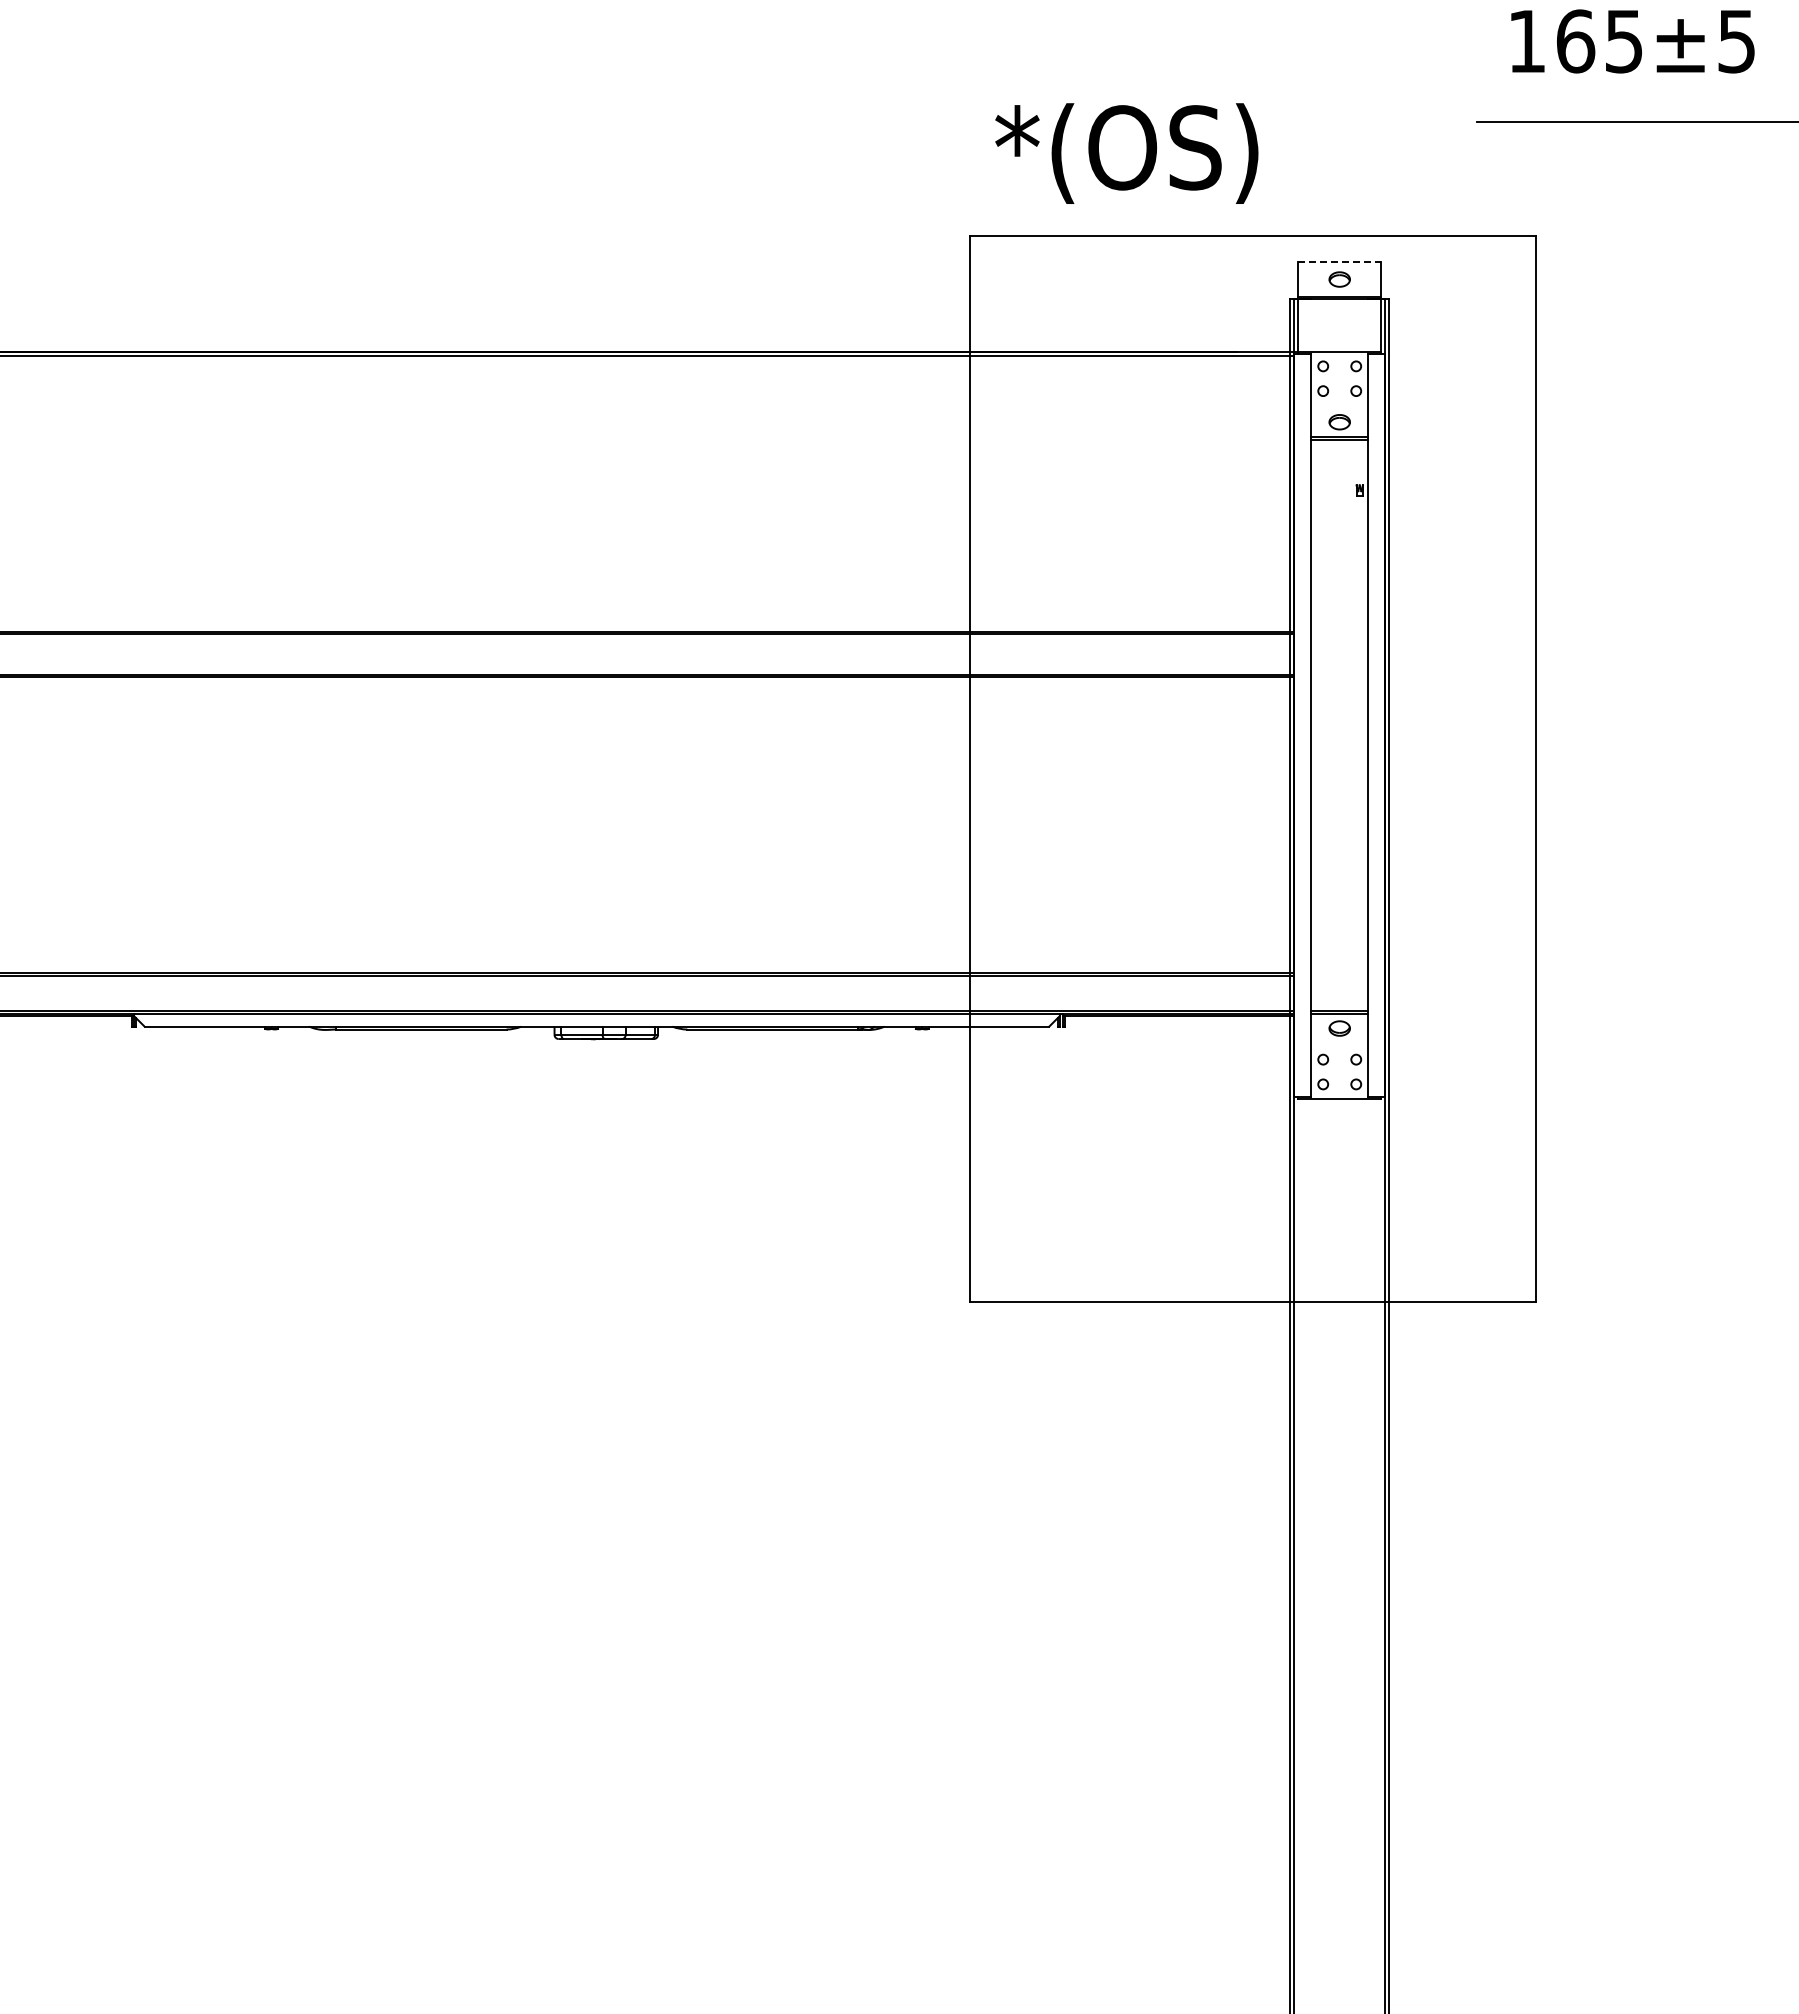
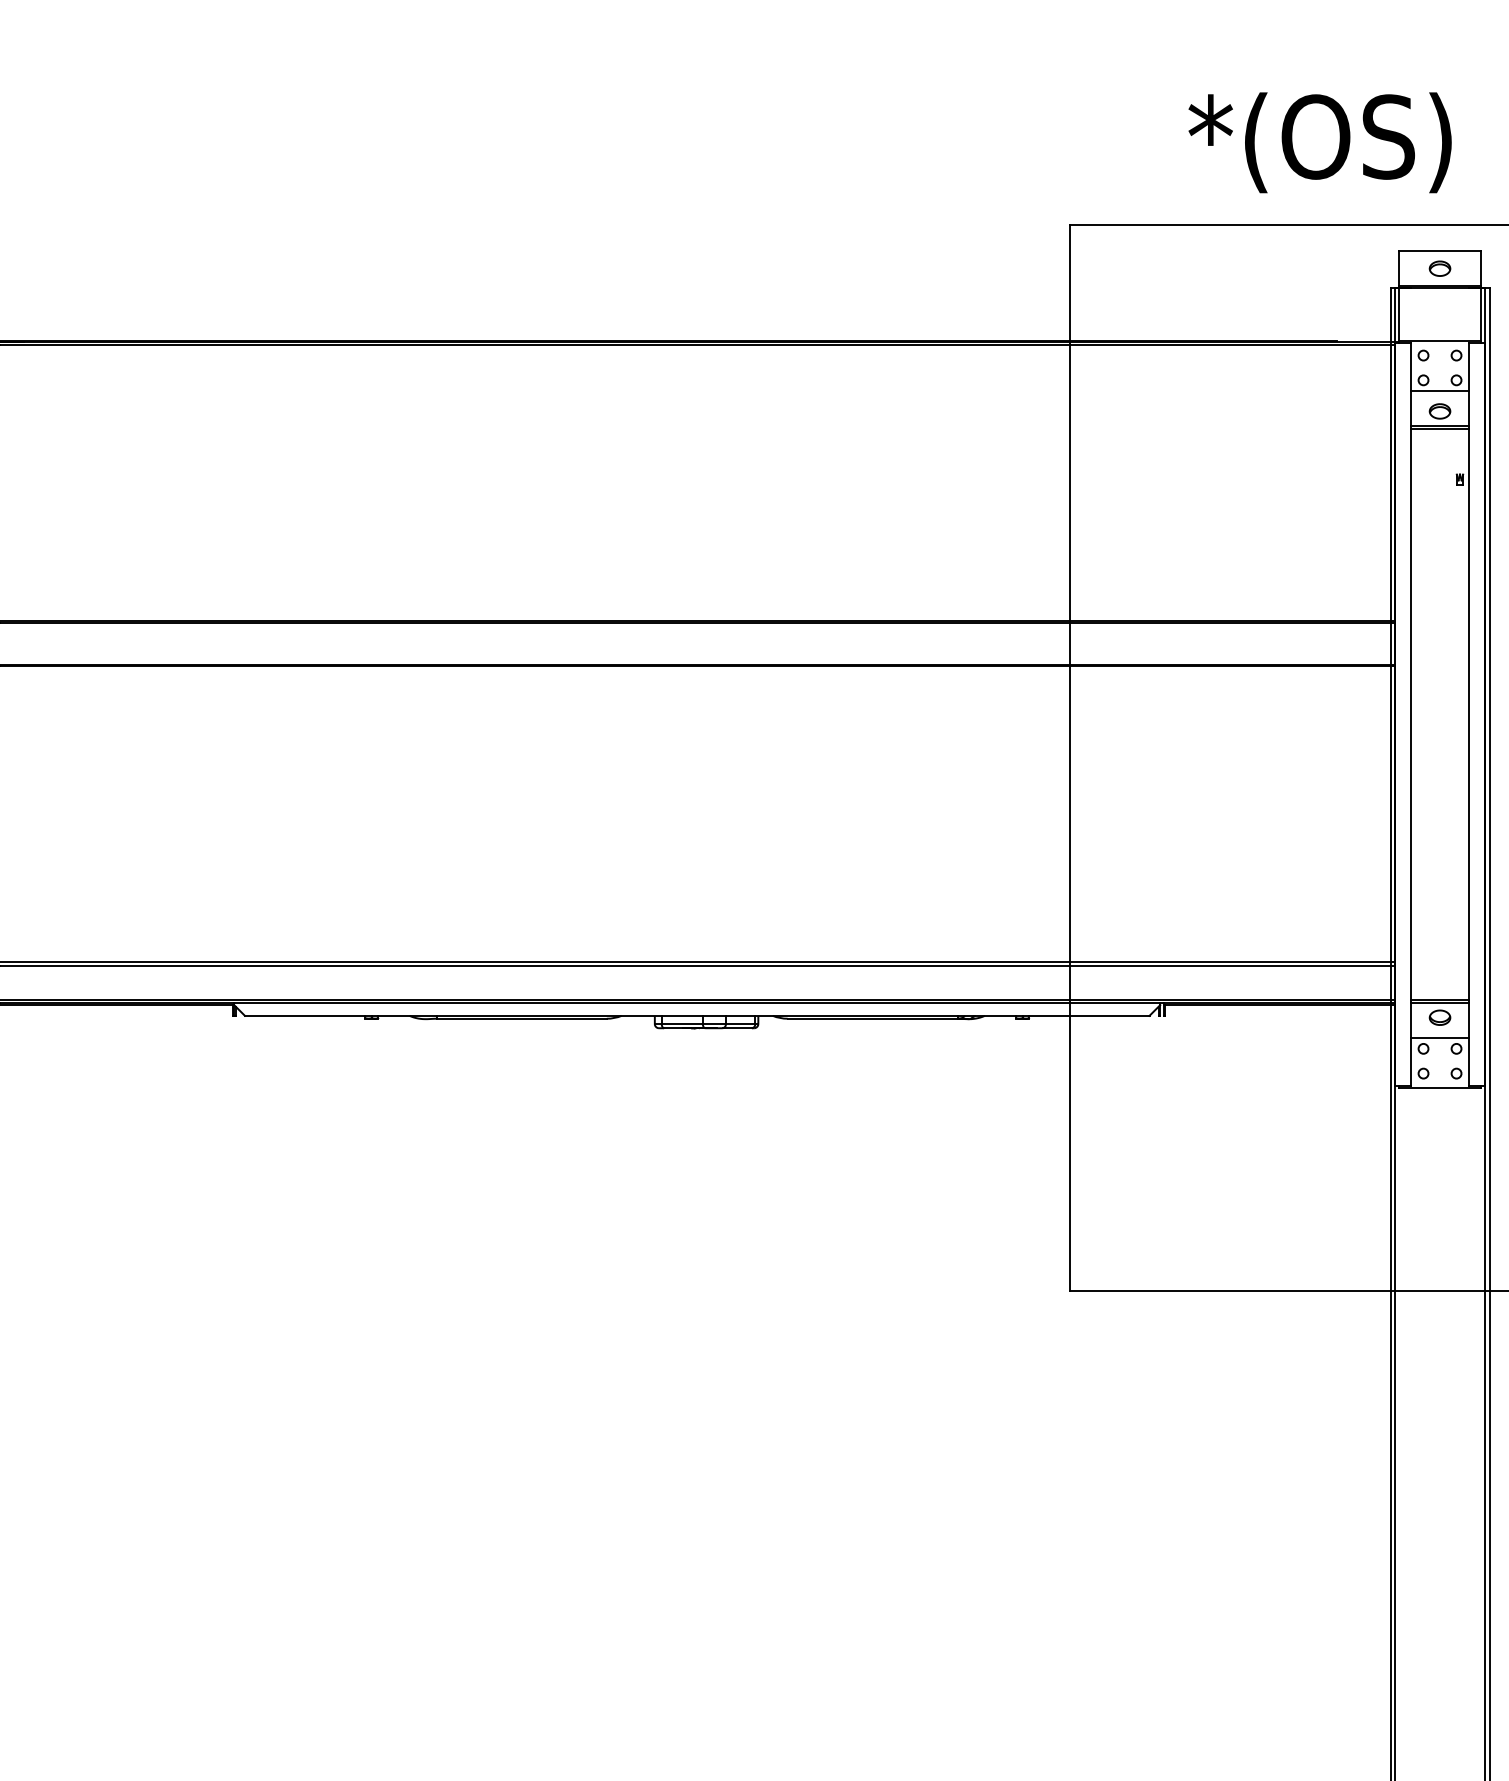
text: (1126, 153) -> (1319, 142), moved
line: (1340, 261) -> (1440, 250), dashed -> solid
line: (1339, 401) -> (1439, 390), added
line: (1339, 1048) -> (1439, 1037), added

